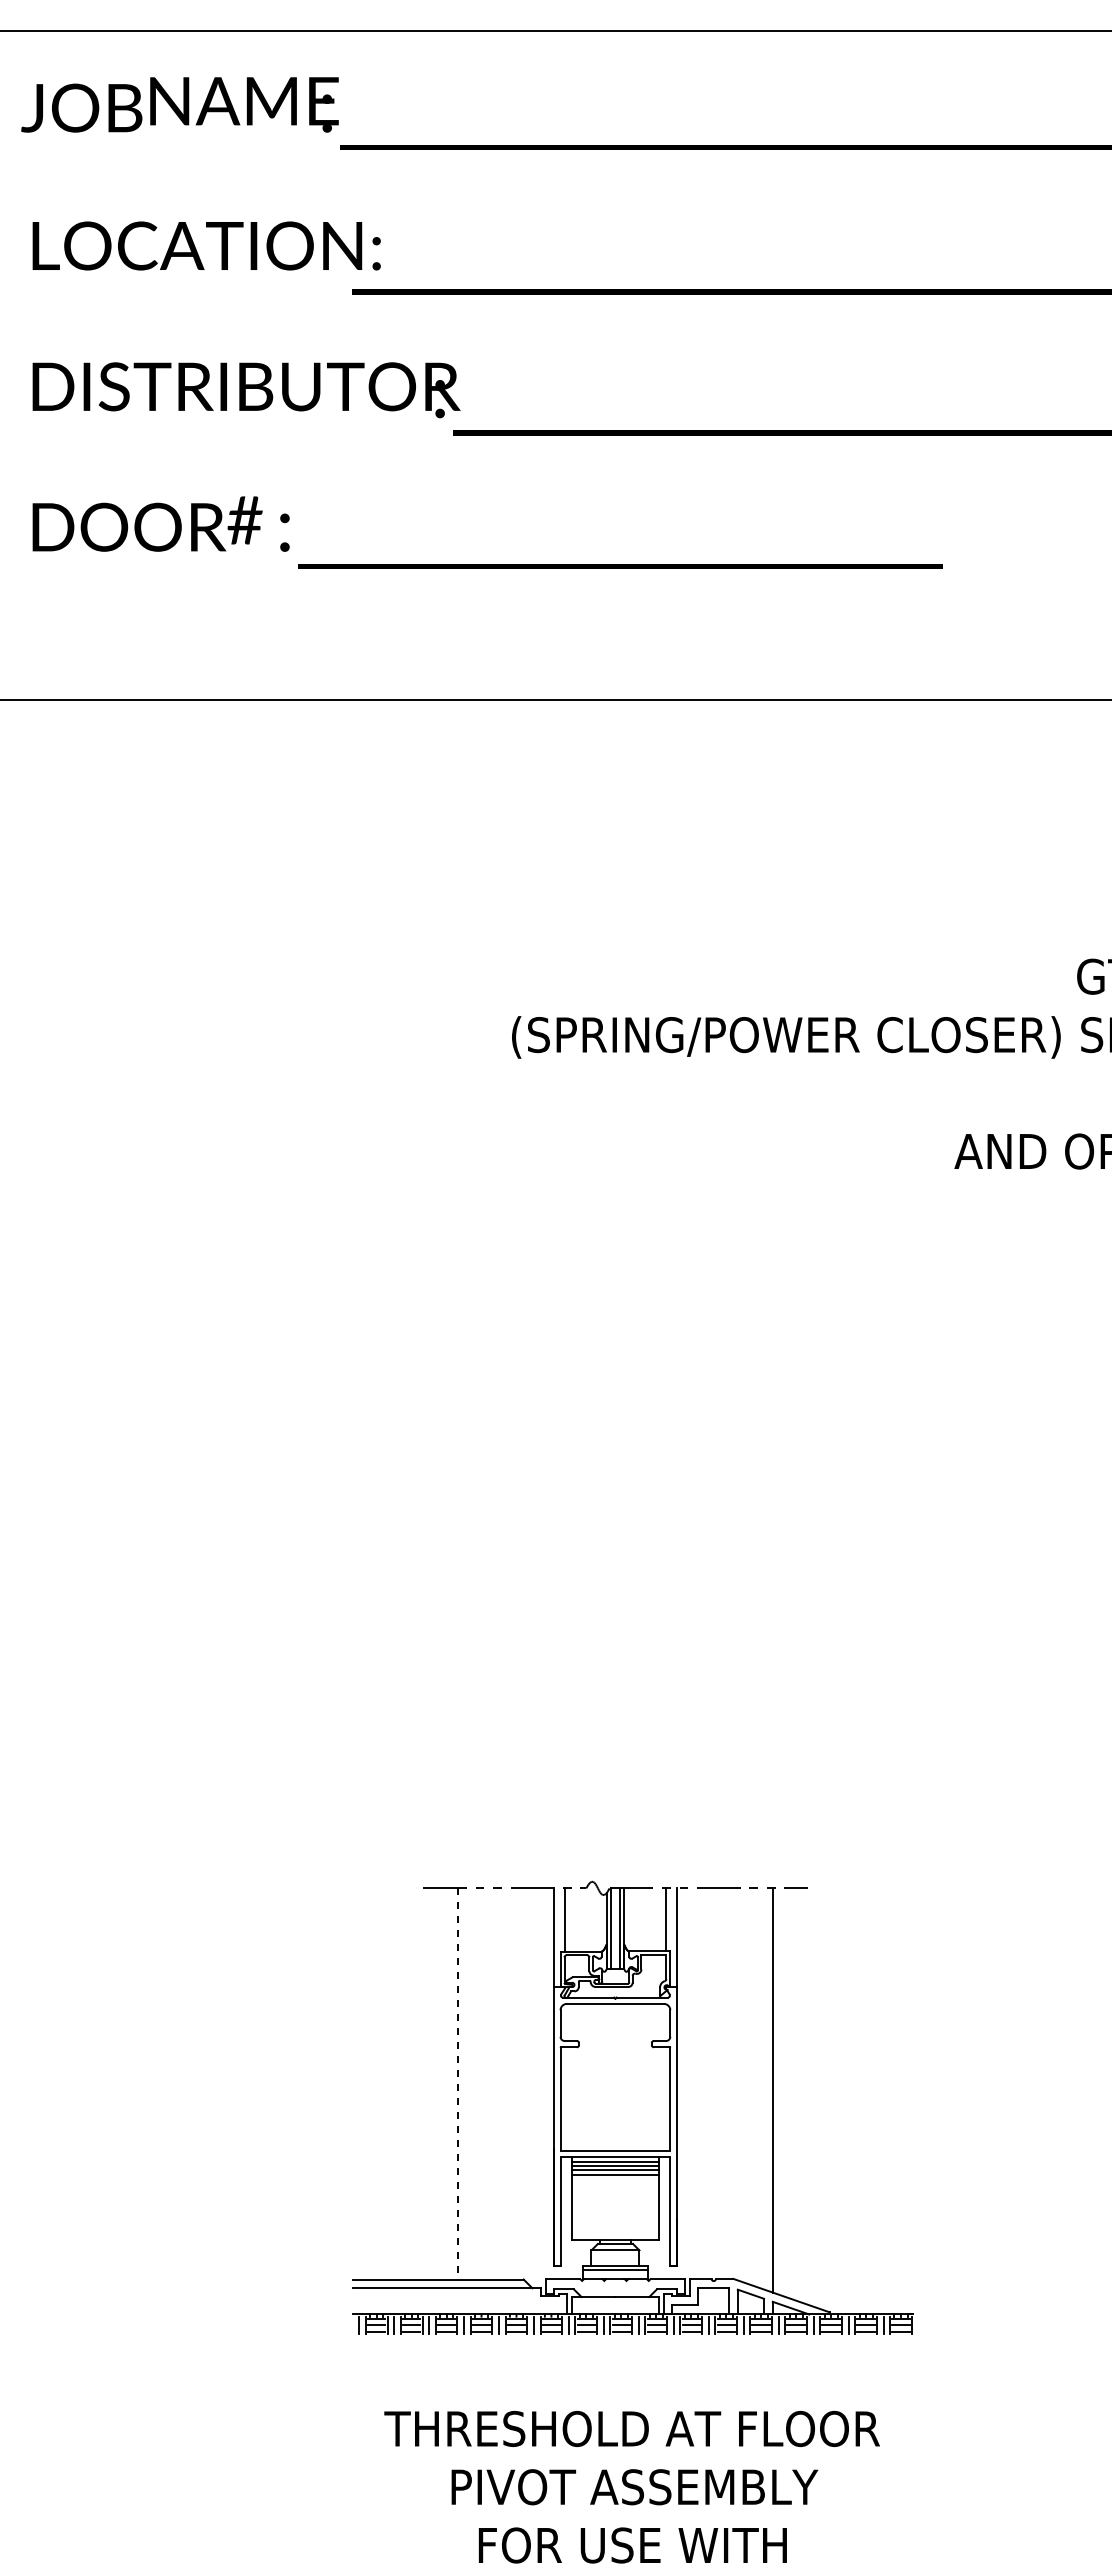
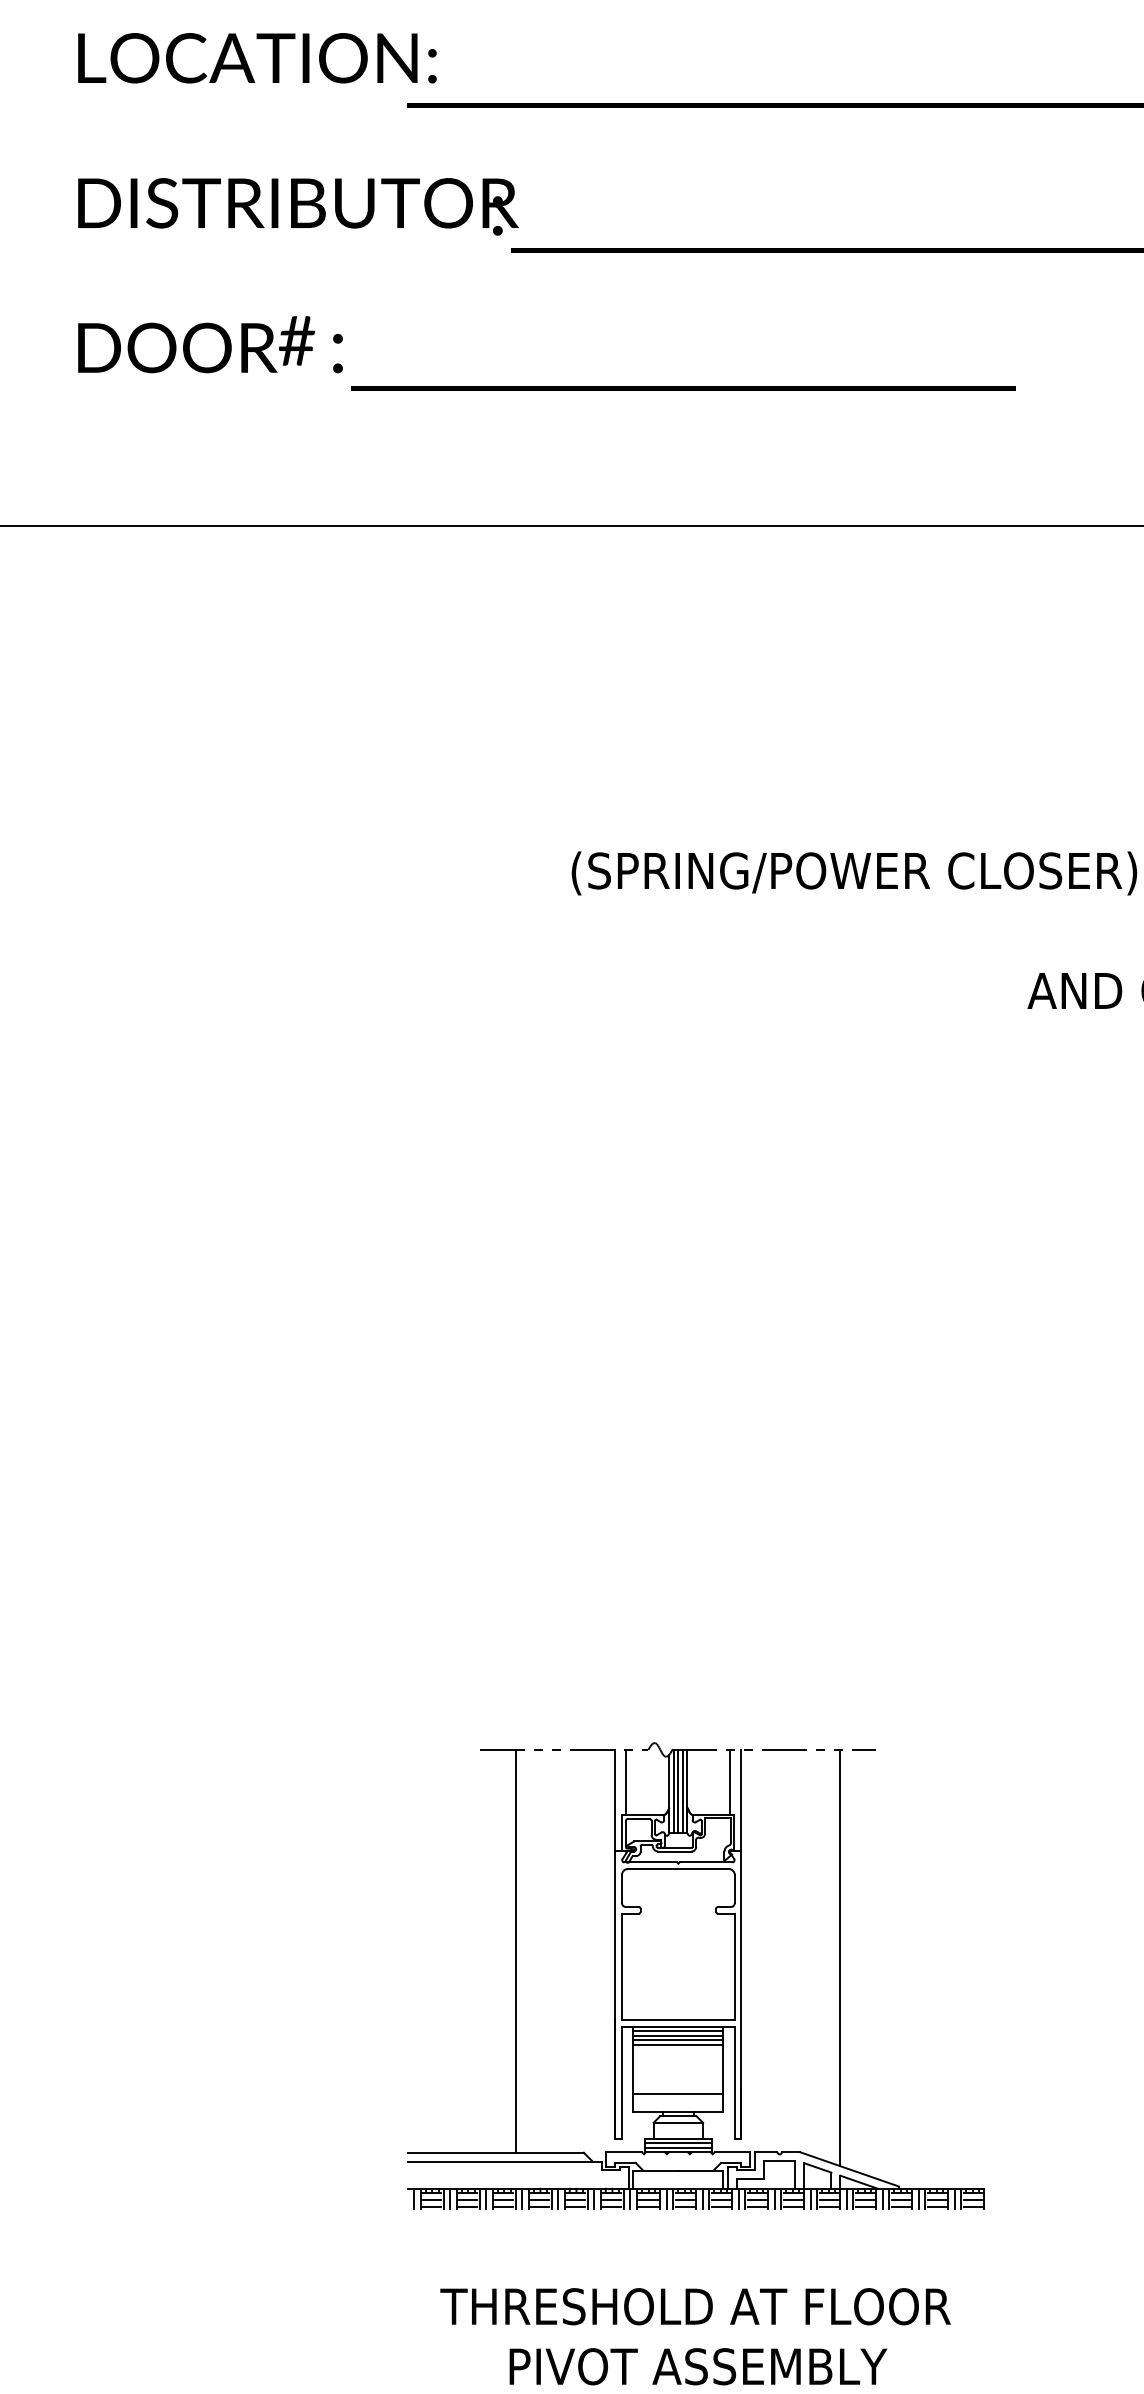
line: (615, 1928) -> (678, 1791), added
line: (458, 2083) -> (516, 1950), dashed -> solid
line: (615, 2222) -> (678, 2094), added
line: (615, 2274) -> (678, 2147), added

